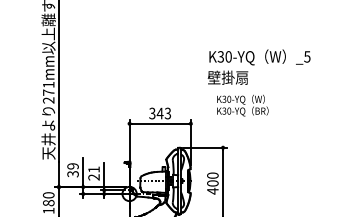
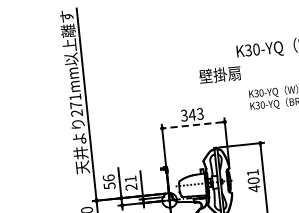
text: (227, 77) -> (219, 74), moved
line: (159, 123) -> (192, 125), solid -> dashed
text: (72, 169) -> (108, 181), 39 -> 56
text: (212, 175) -> (252, 172), 400 -> 401

